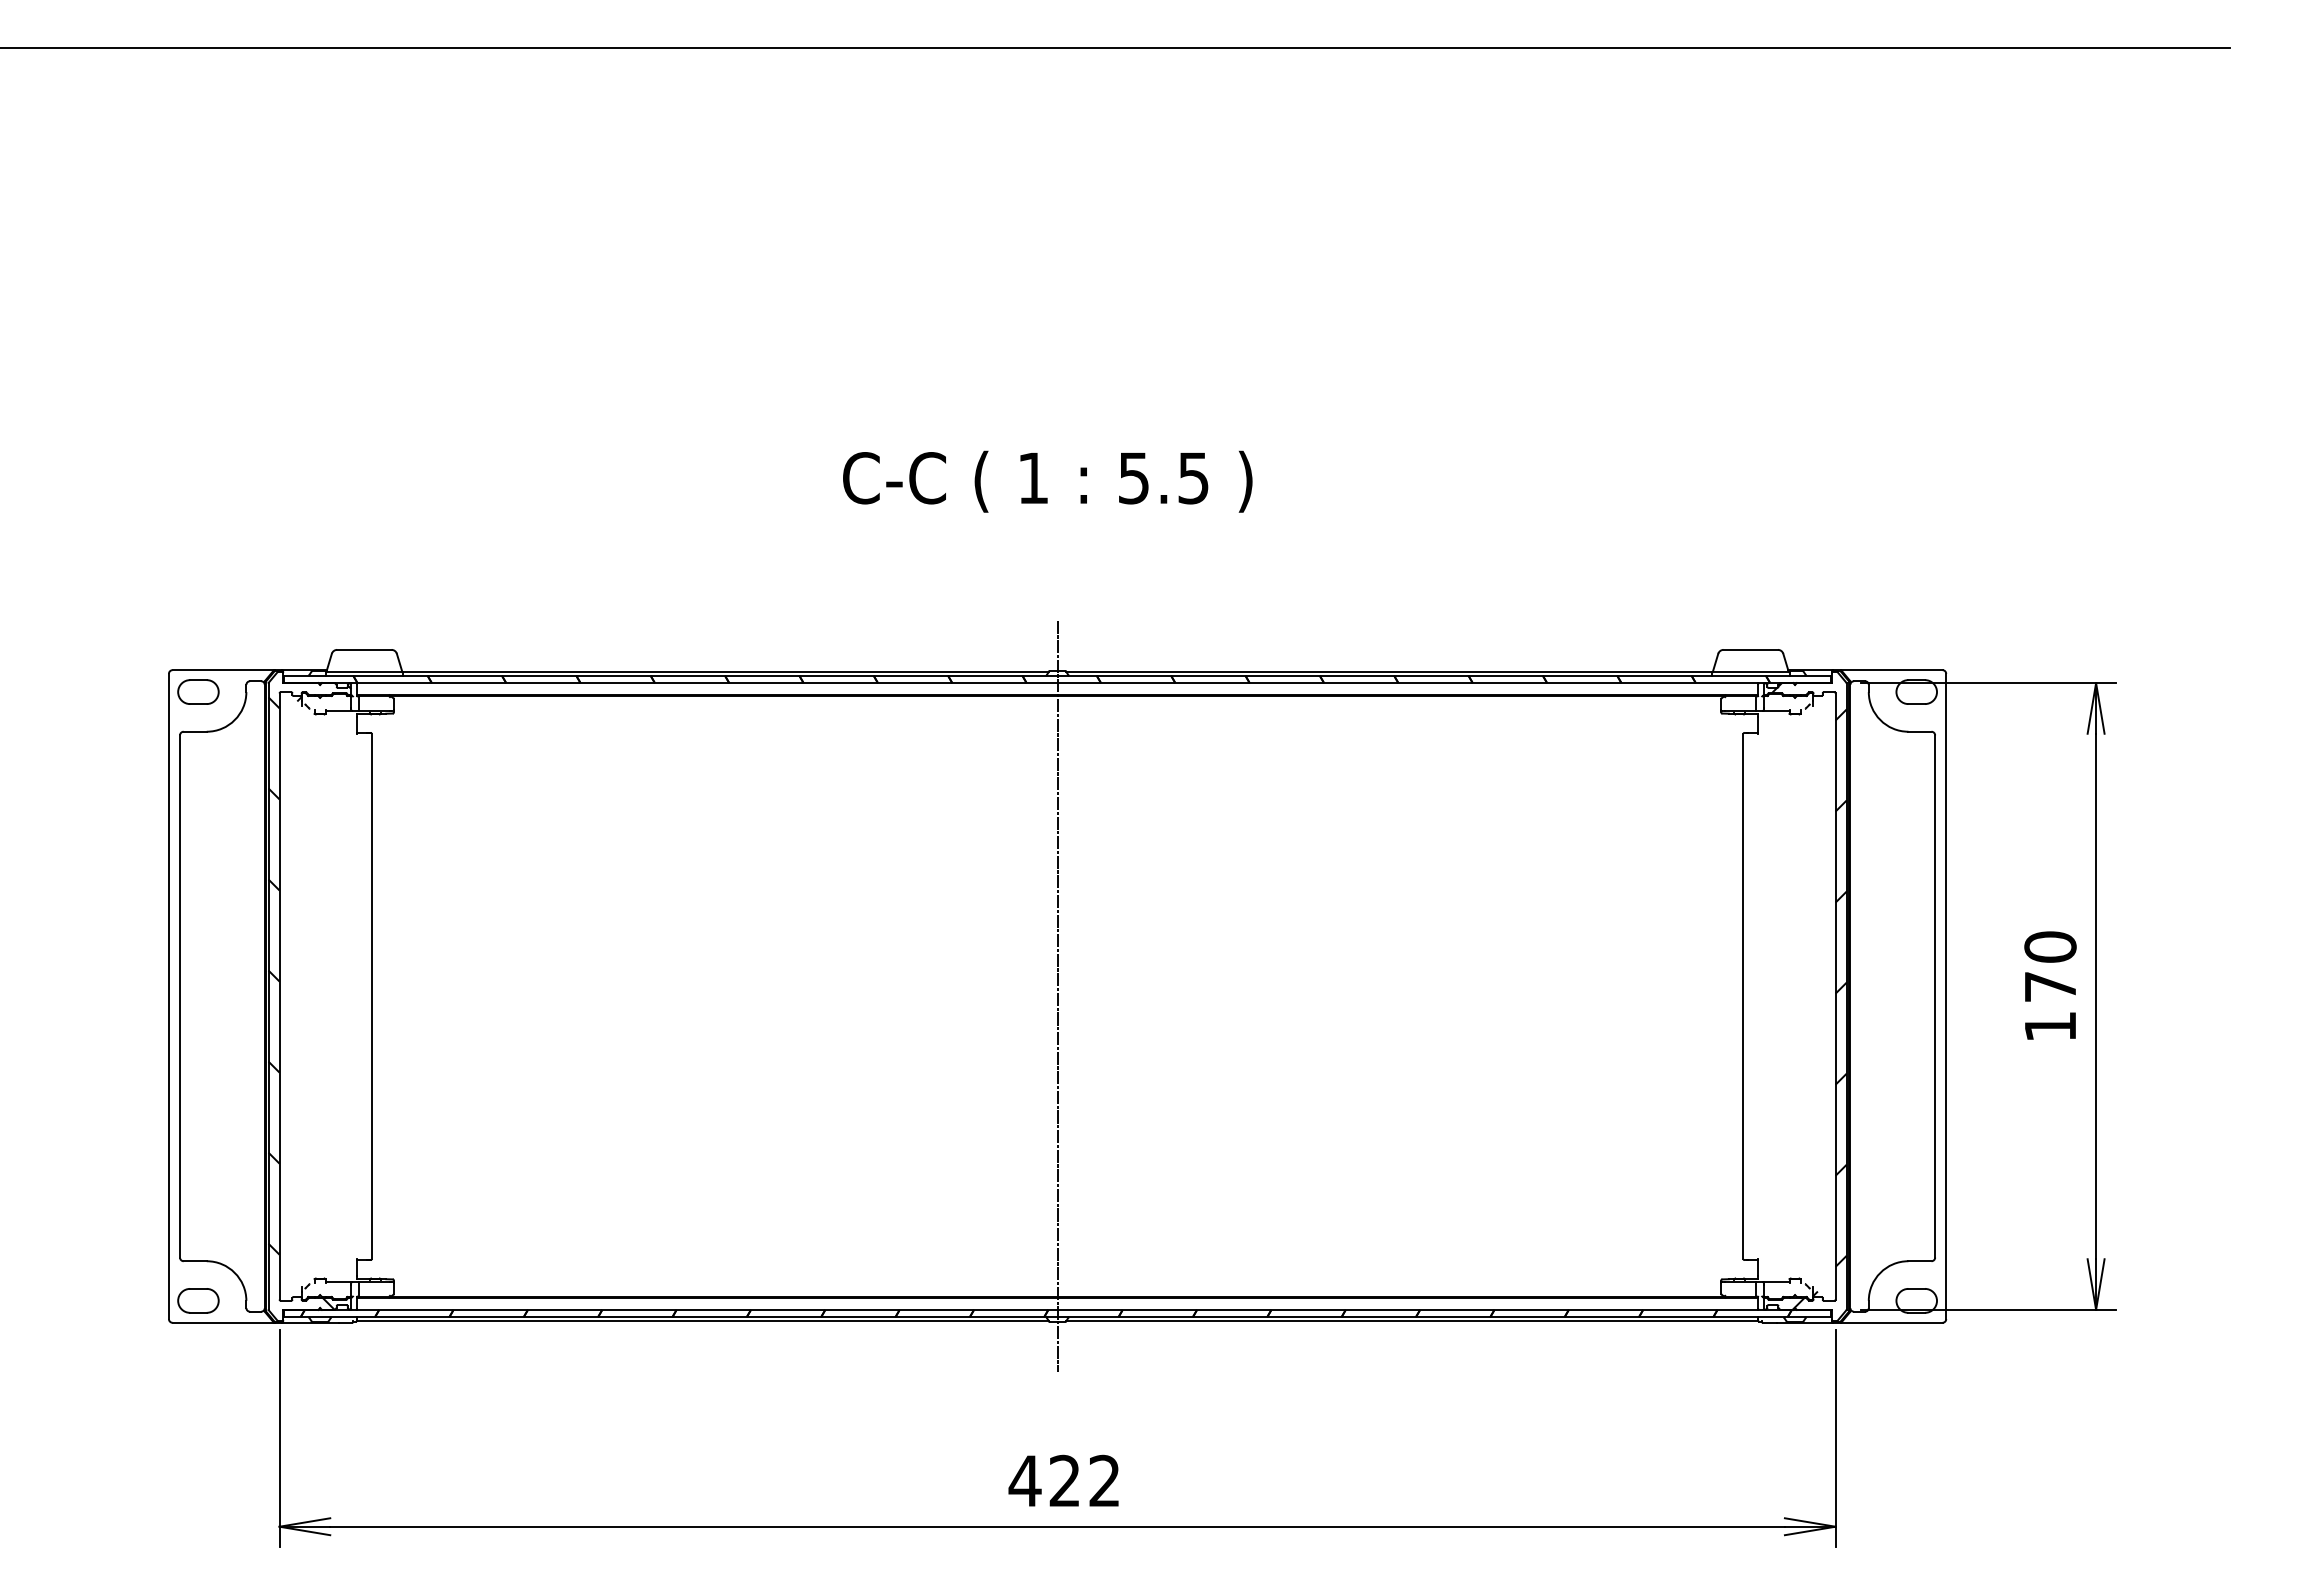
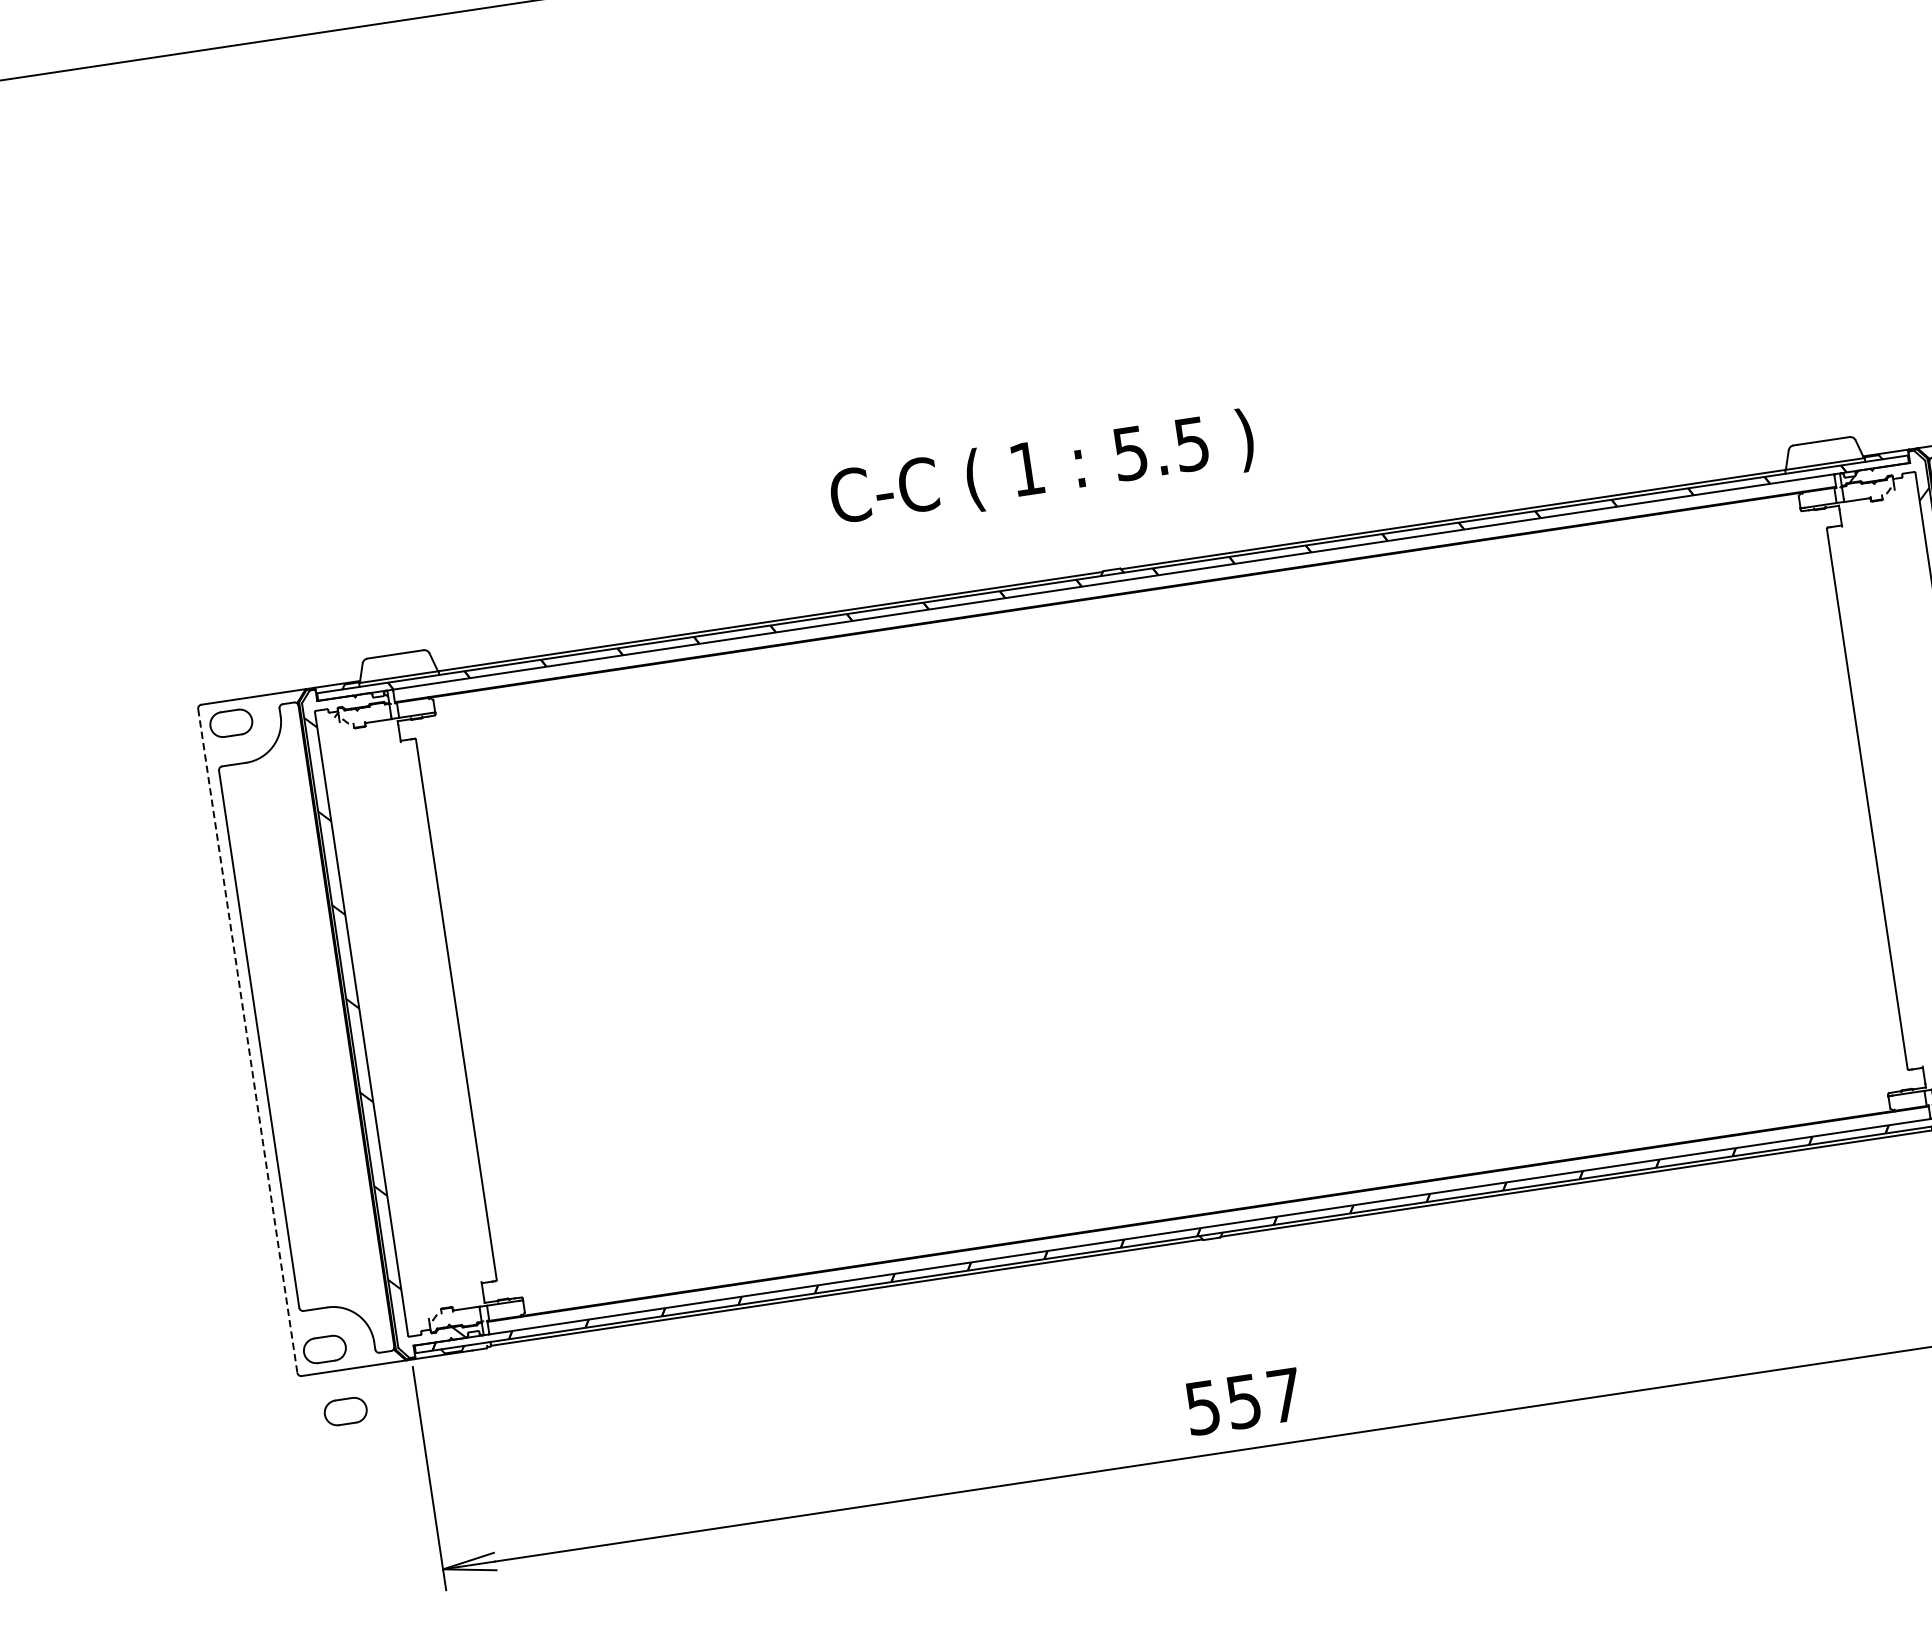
text: (1047, 481) -> (1042, 470), moved
line: (168, 996) -> (247, 1041), solid -> dashed
line: (1057, 996) -> (1161, 904), removed
part: (209, 1362) -> (345, 1411), added
text: (1063, 1480) -> (1242, 1401), 422 -> 557

